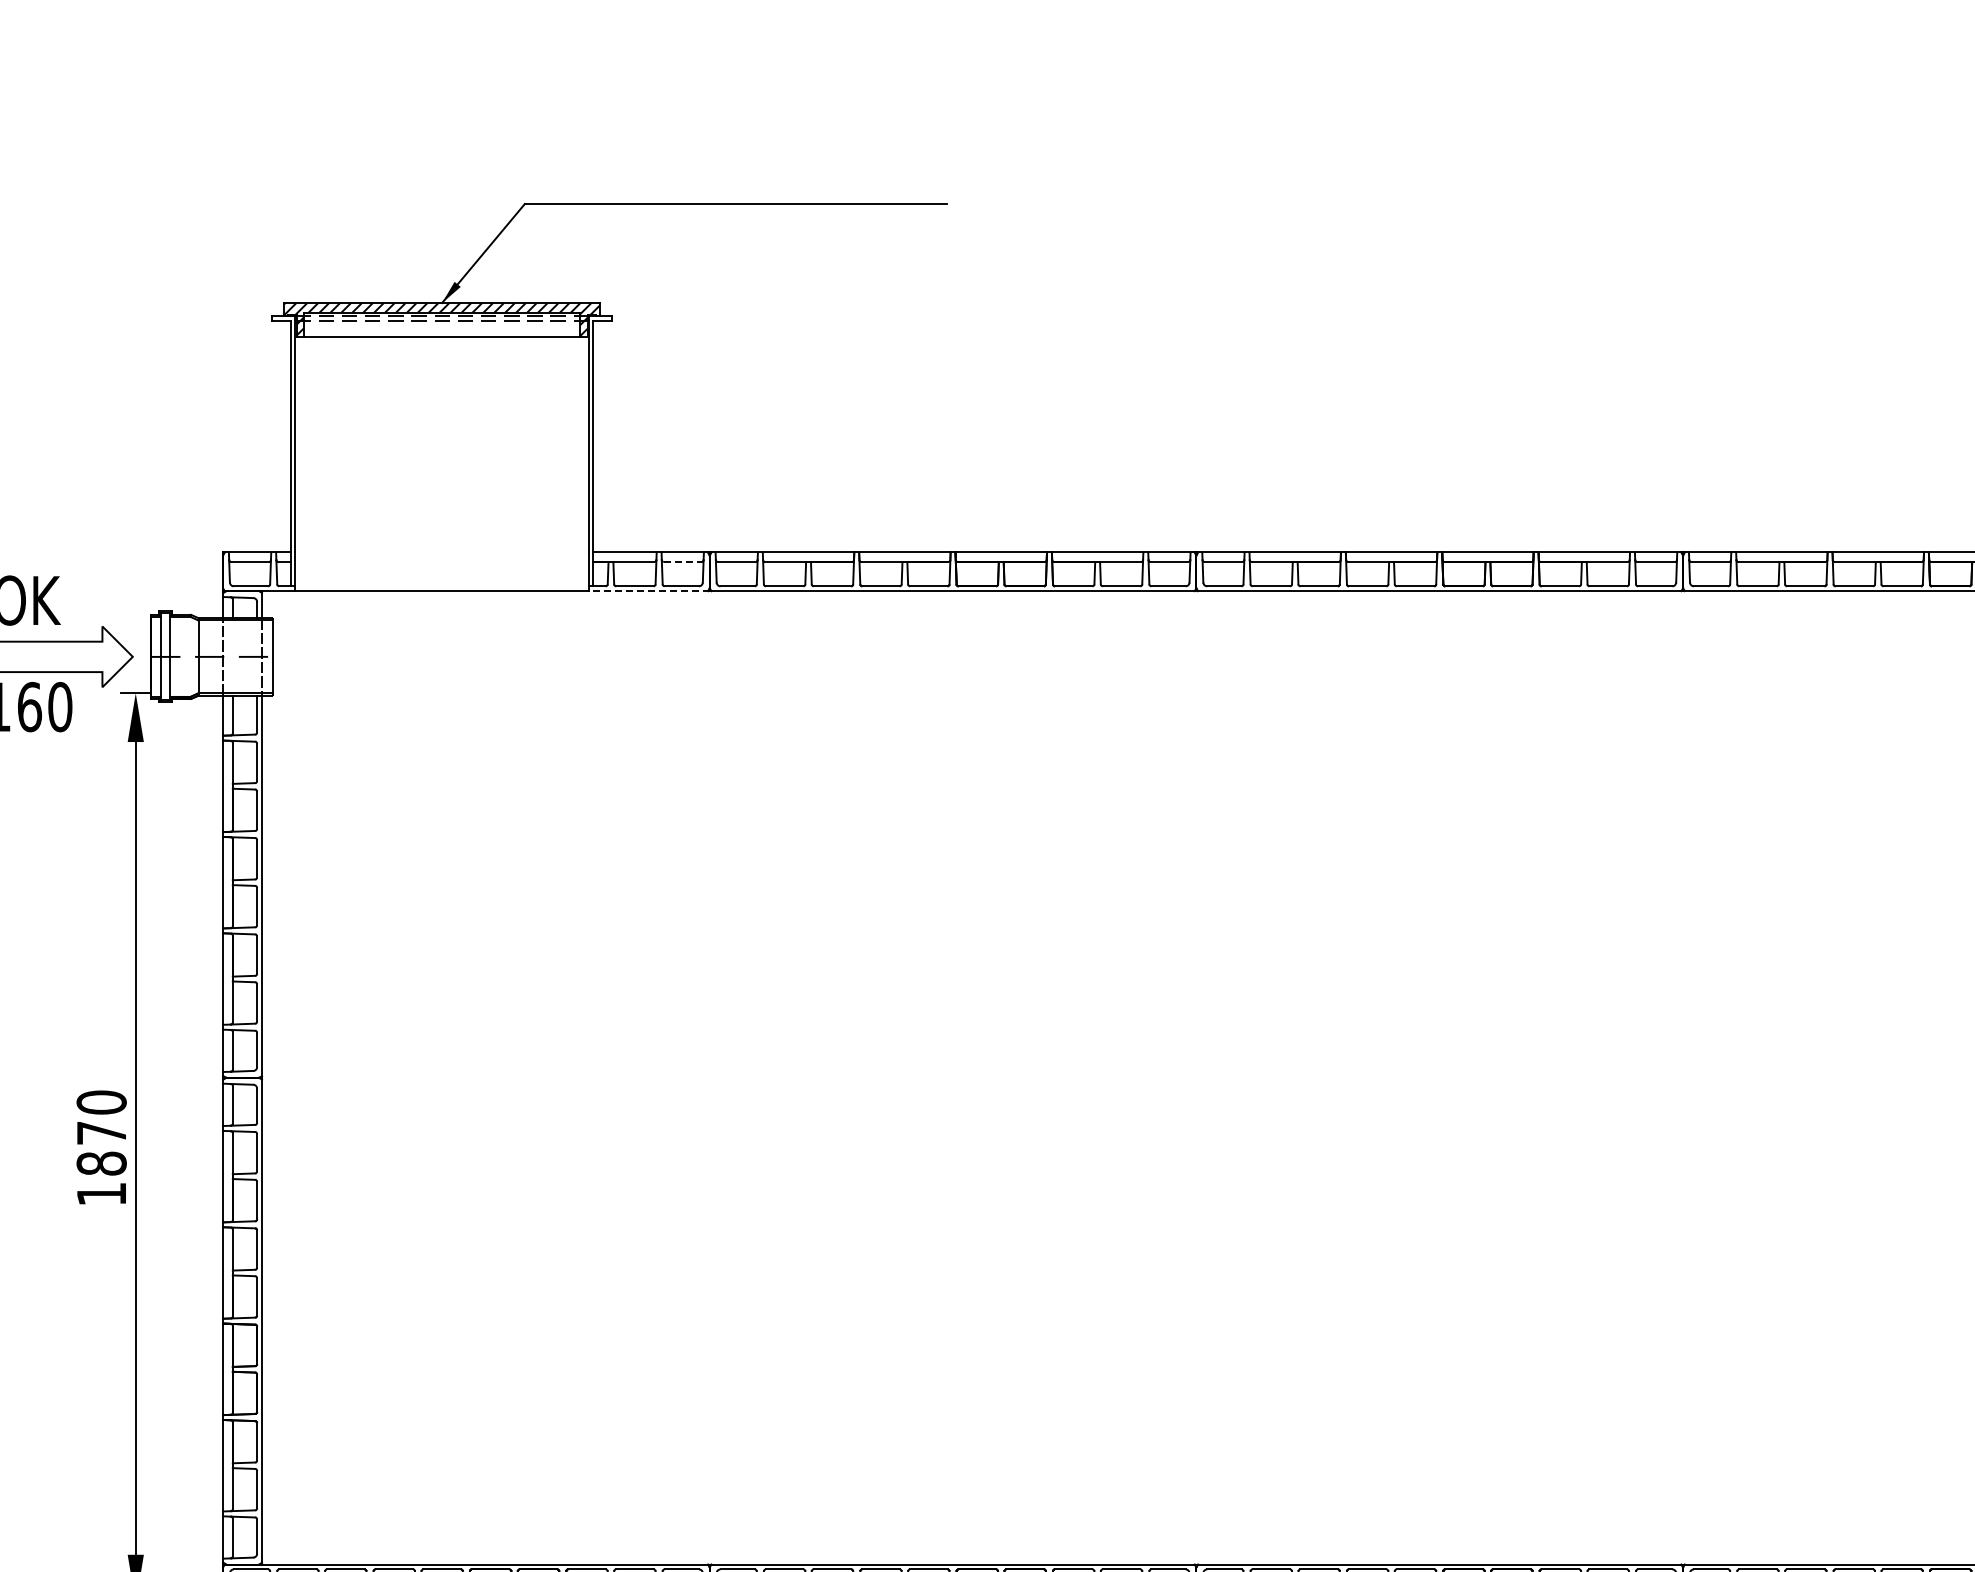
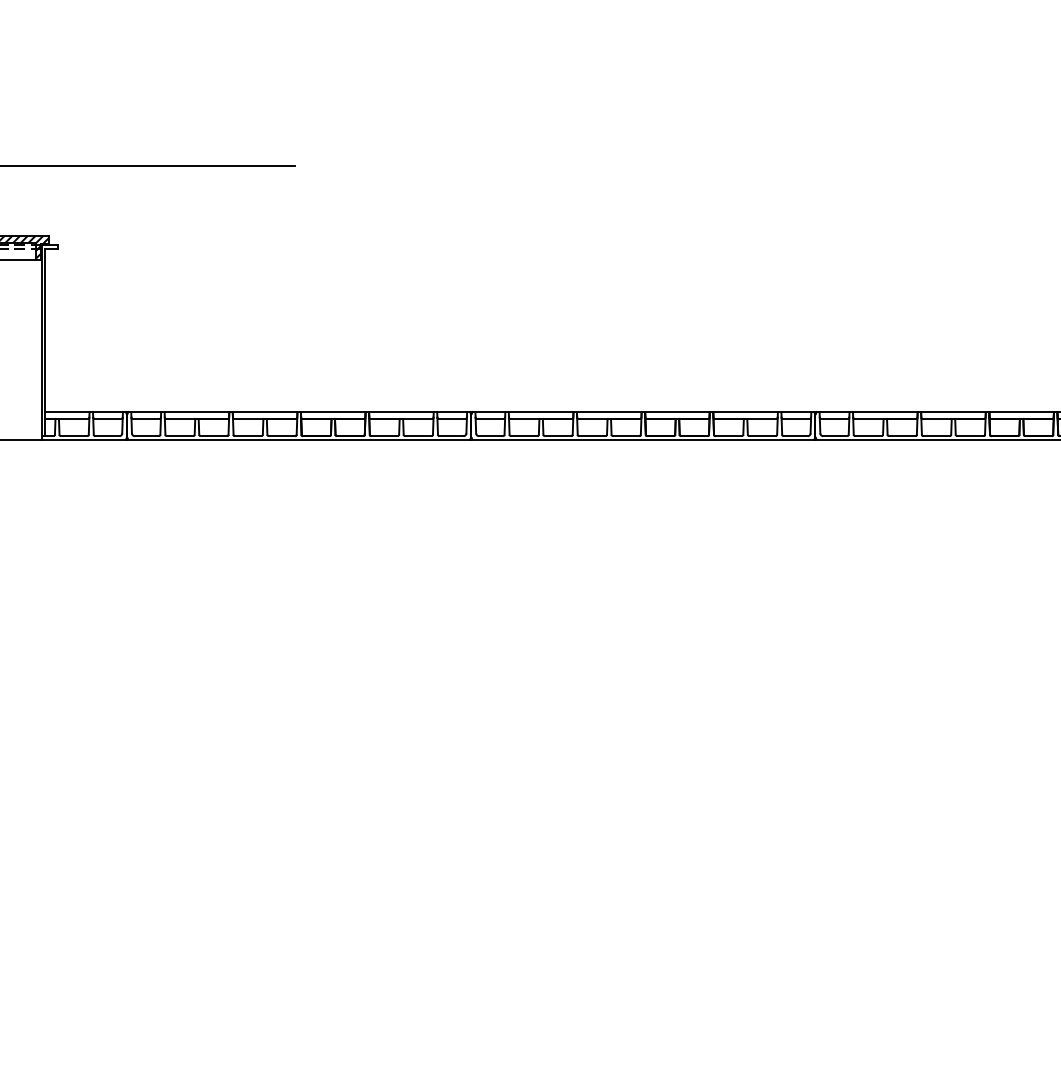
line: (682, 561) -> (107, 418), dashed -> solid
line: (648, 591) -> (83, 439), dashed -> solid

